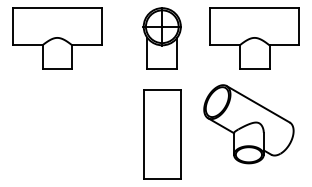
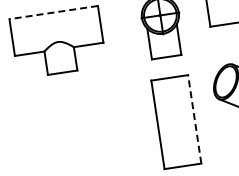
line: (57, 8) -> (53, 12), solid -> dashed
line: (180, 134) -> (194, 119), solid -> dashed

